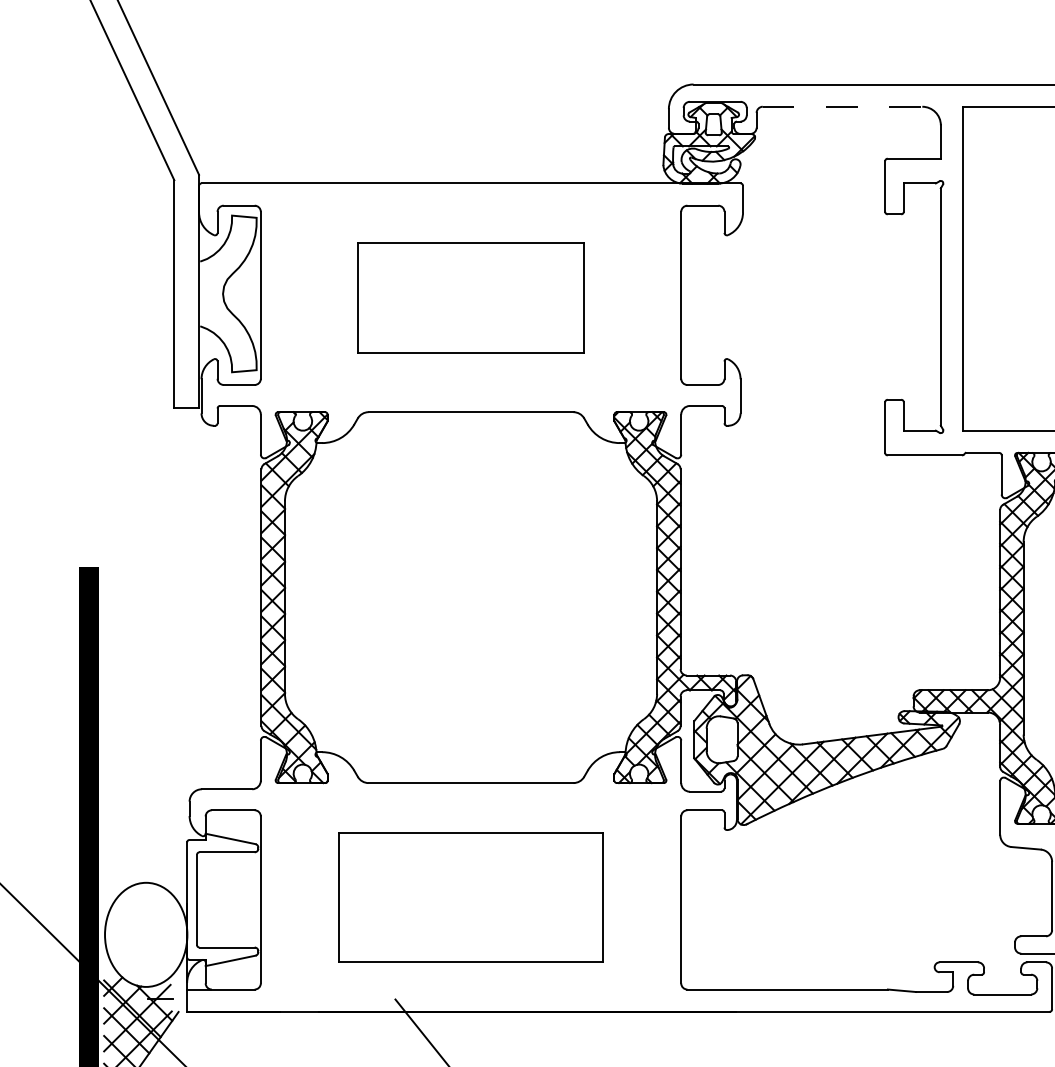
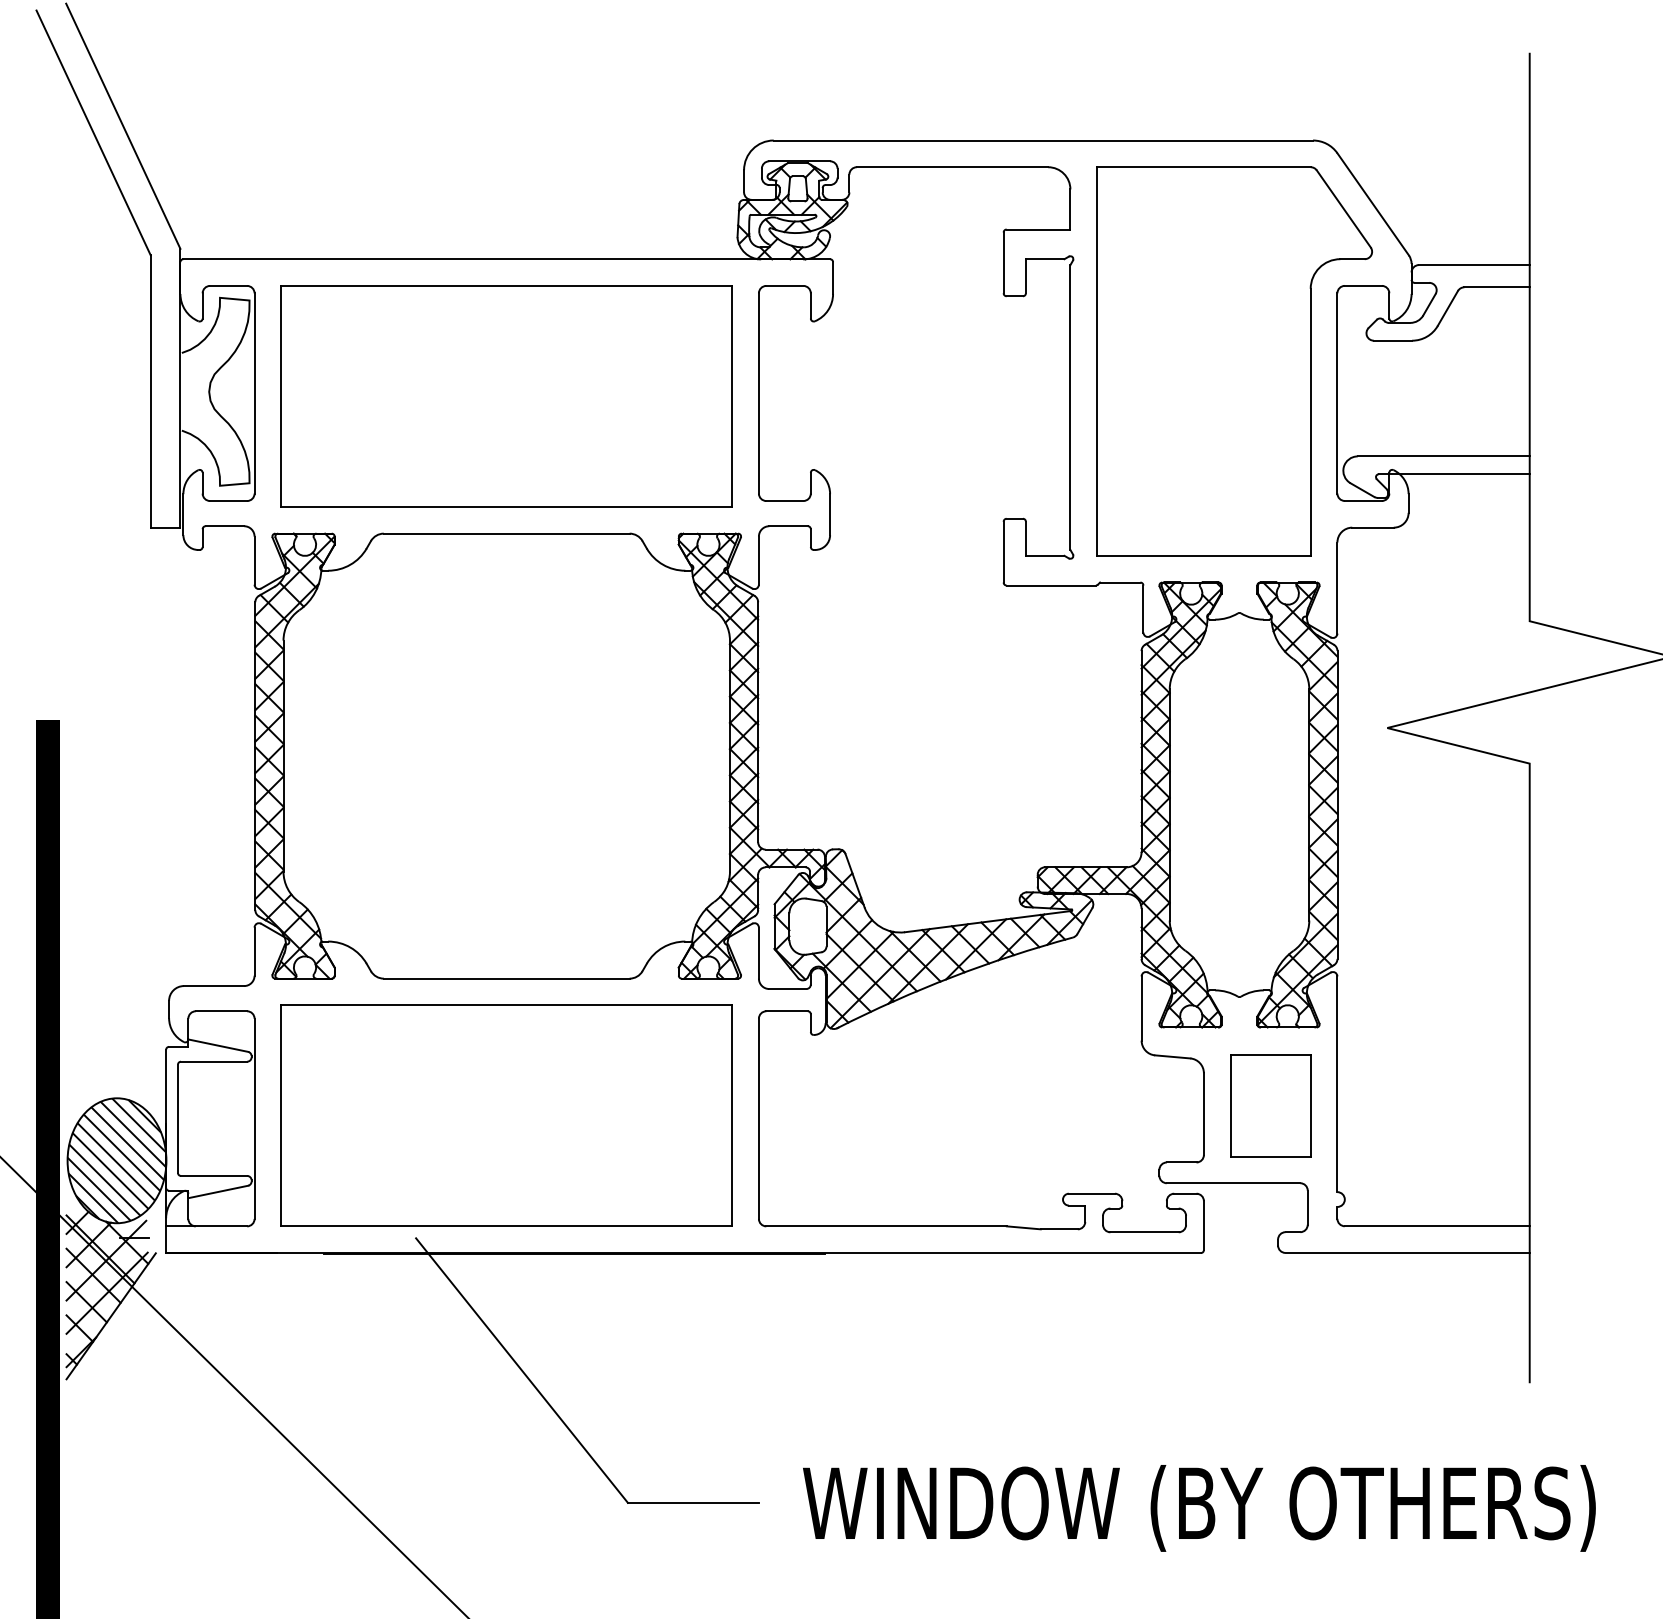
line: (842, 106) -> (952, 167), dashed -> solid
part: (470, 297) -> (506, 396), size x1.67
part: (470, 897) -> (506, 1115), size x1.43
hatch: (145, 934) -> (116, 1160), added

